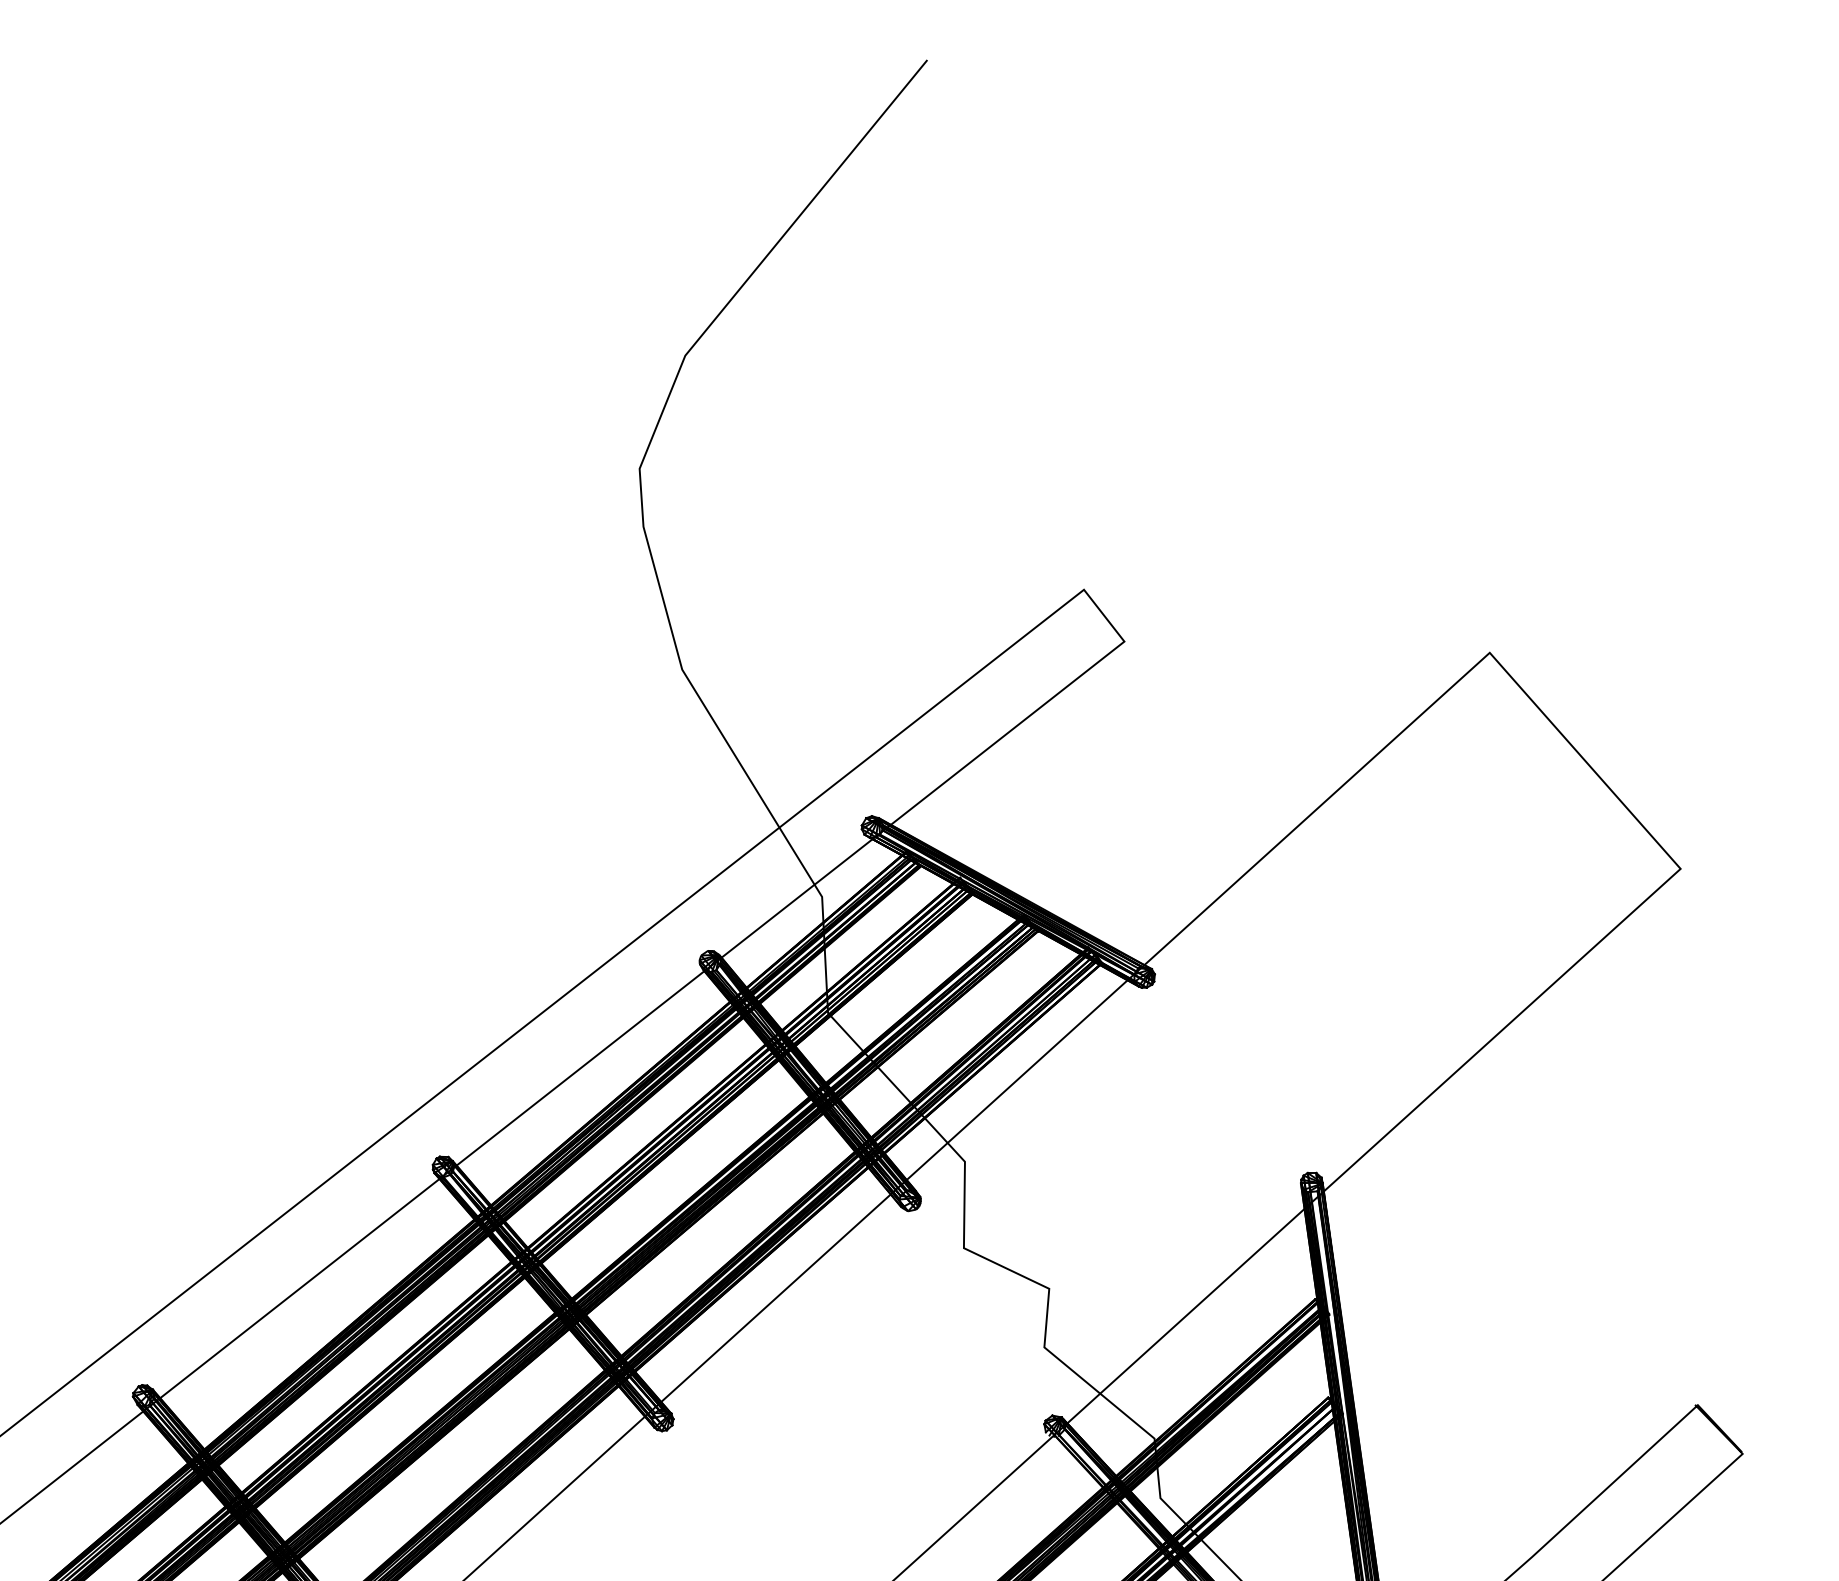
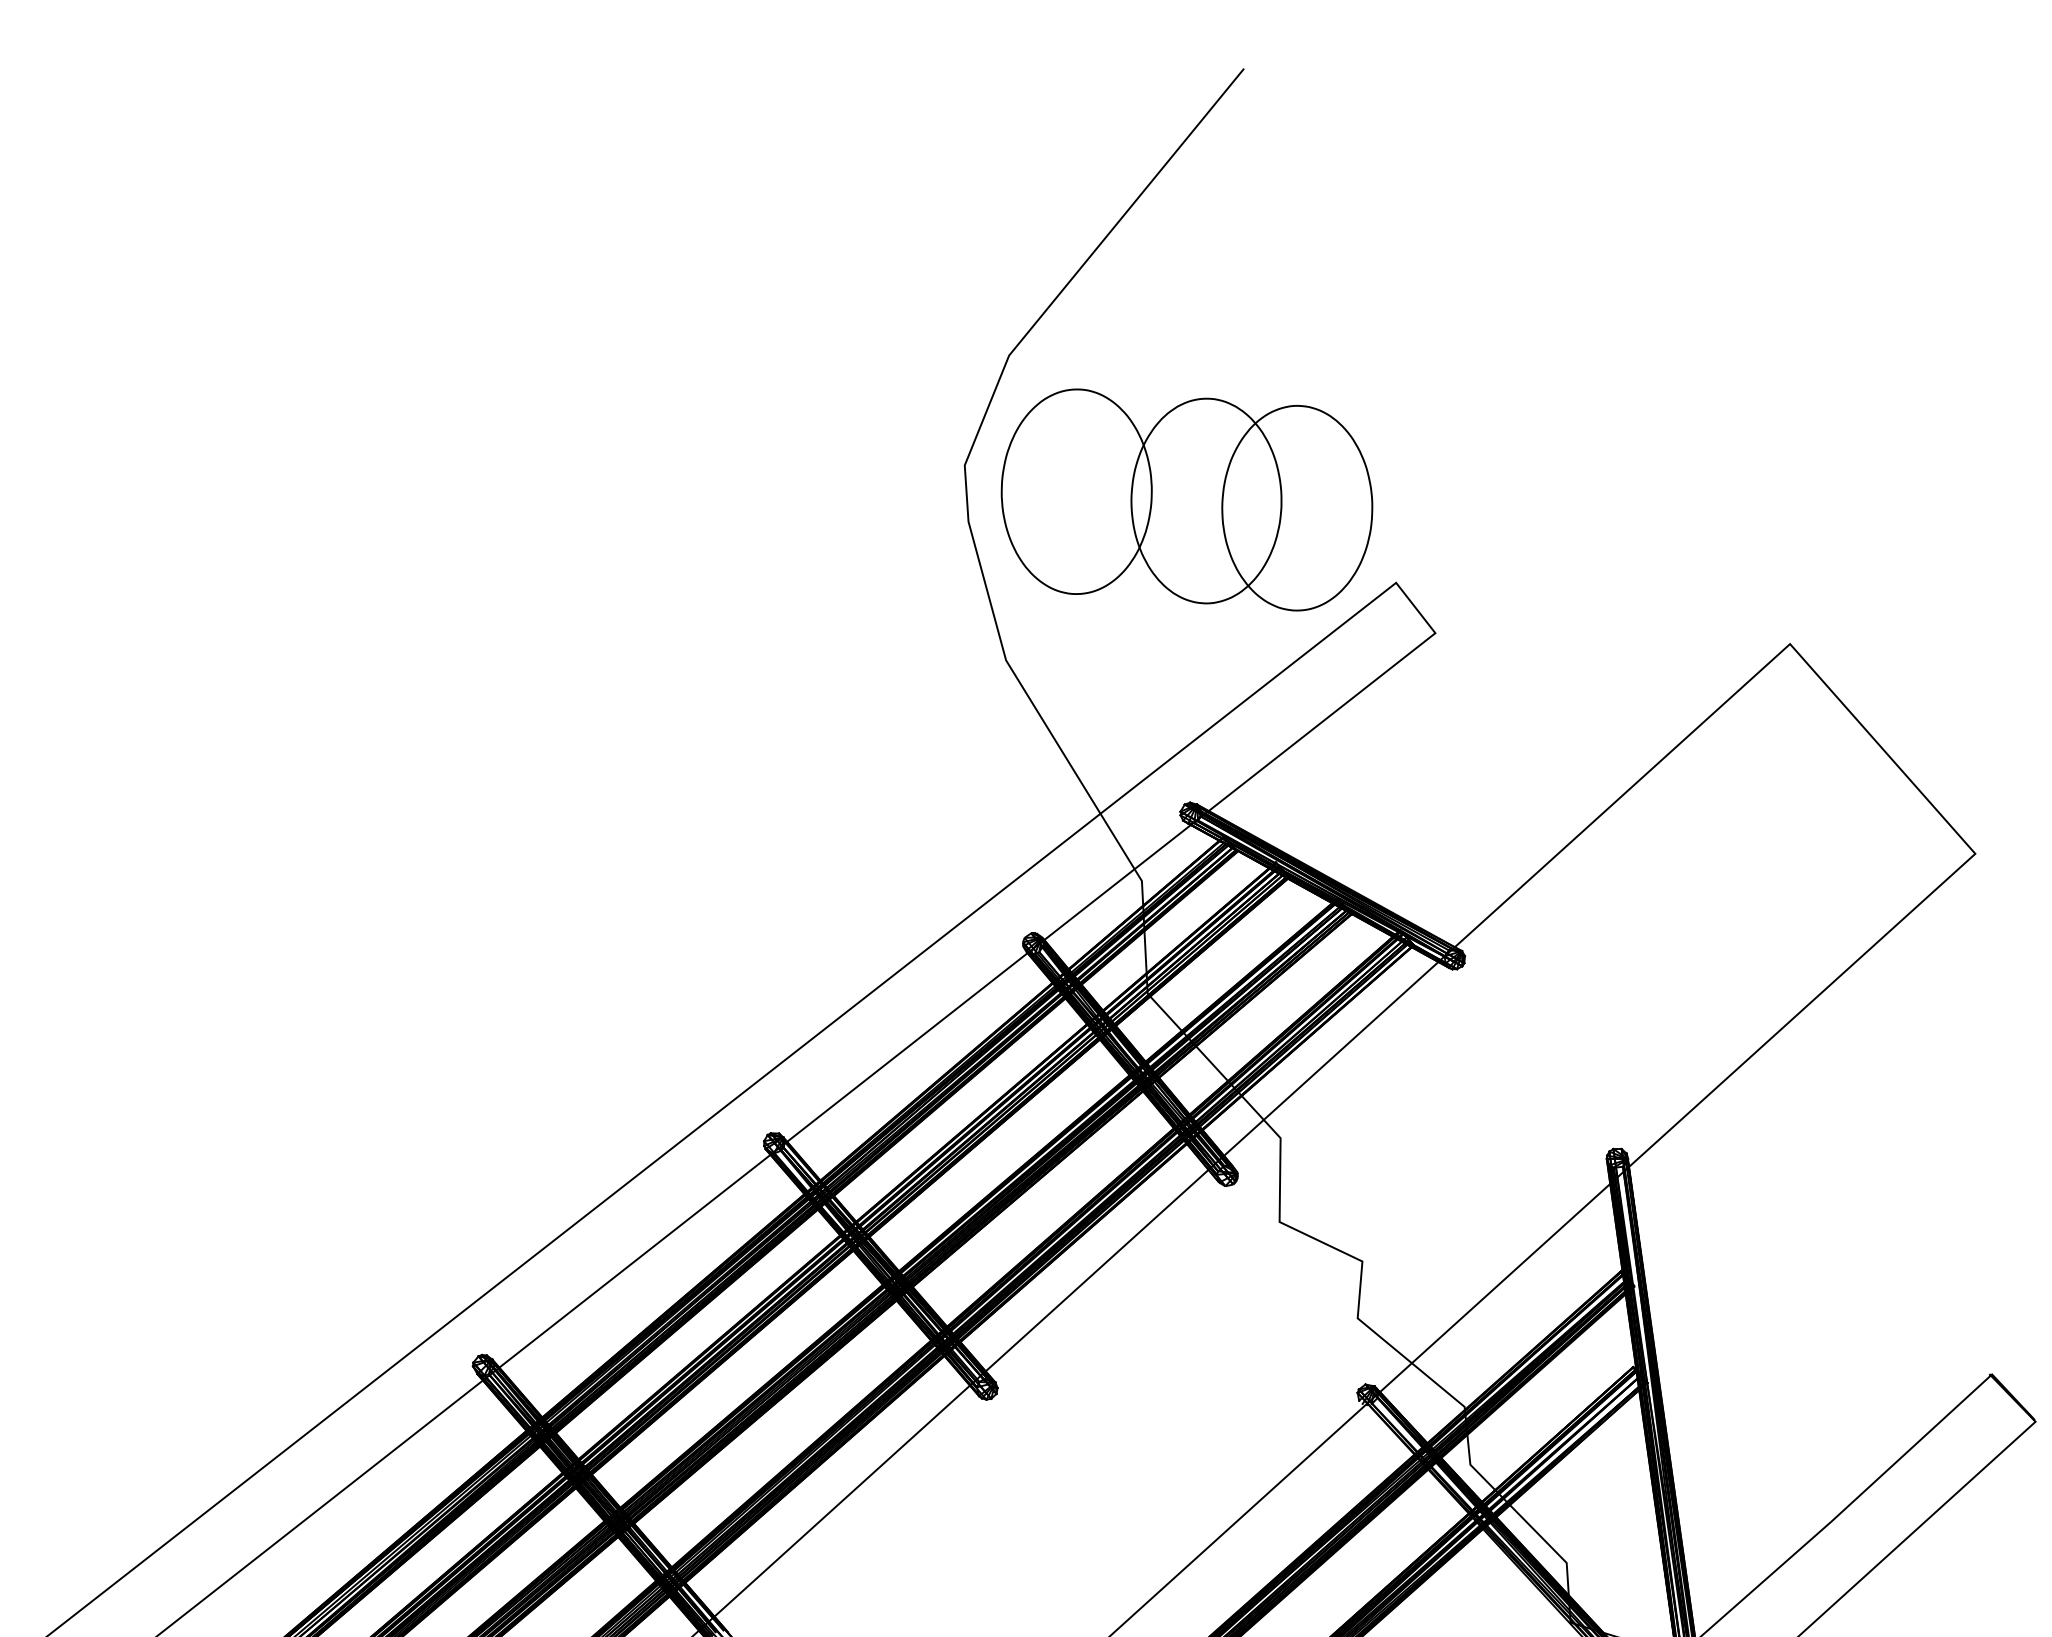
part: (868, 503) -> (1186, 499), added

